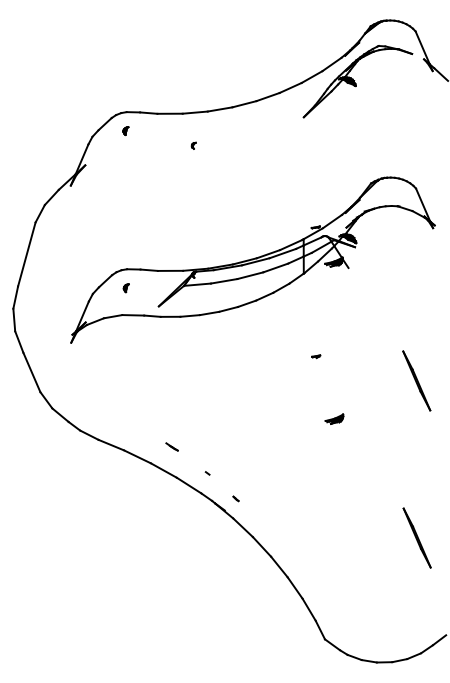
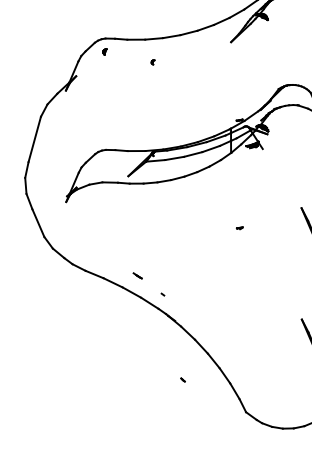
part: (125, 288) -> (104, 163), removed
part: (316, 356) -> (240, 228), moved
part: (334, 418) -> (252, 255), removed
part: (235, 498) -> (182, 379), moved

